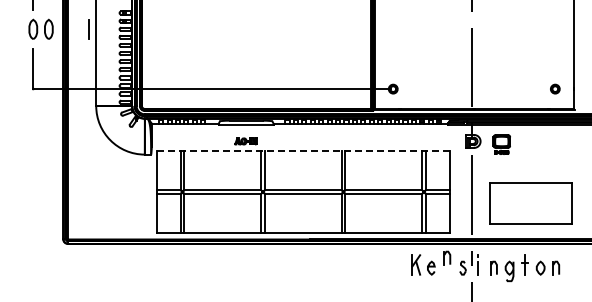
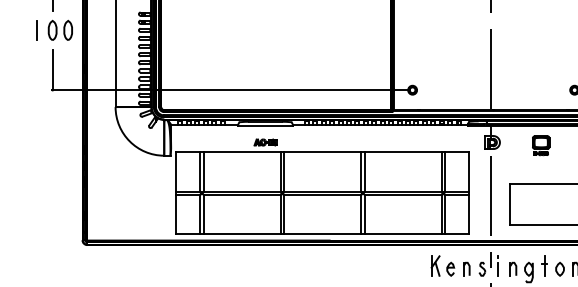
line: (88, 29) -> (36, 30), moved
part: (501, 144) -> (540, 145), moved
line: (303, 150) -> (322, 151), dashed -> solid
part: (447, 257) -> (466, 268), moved

